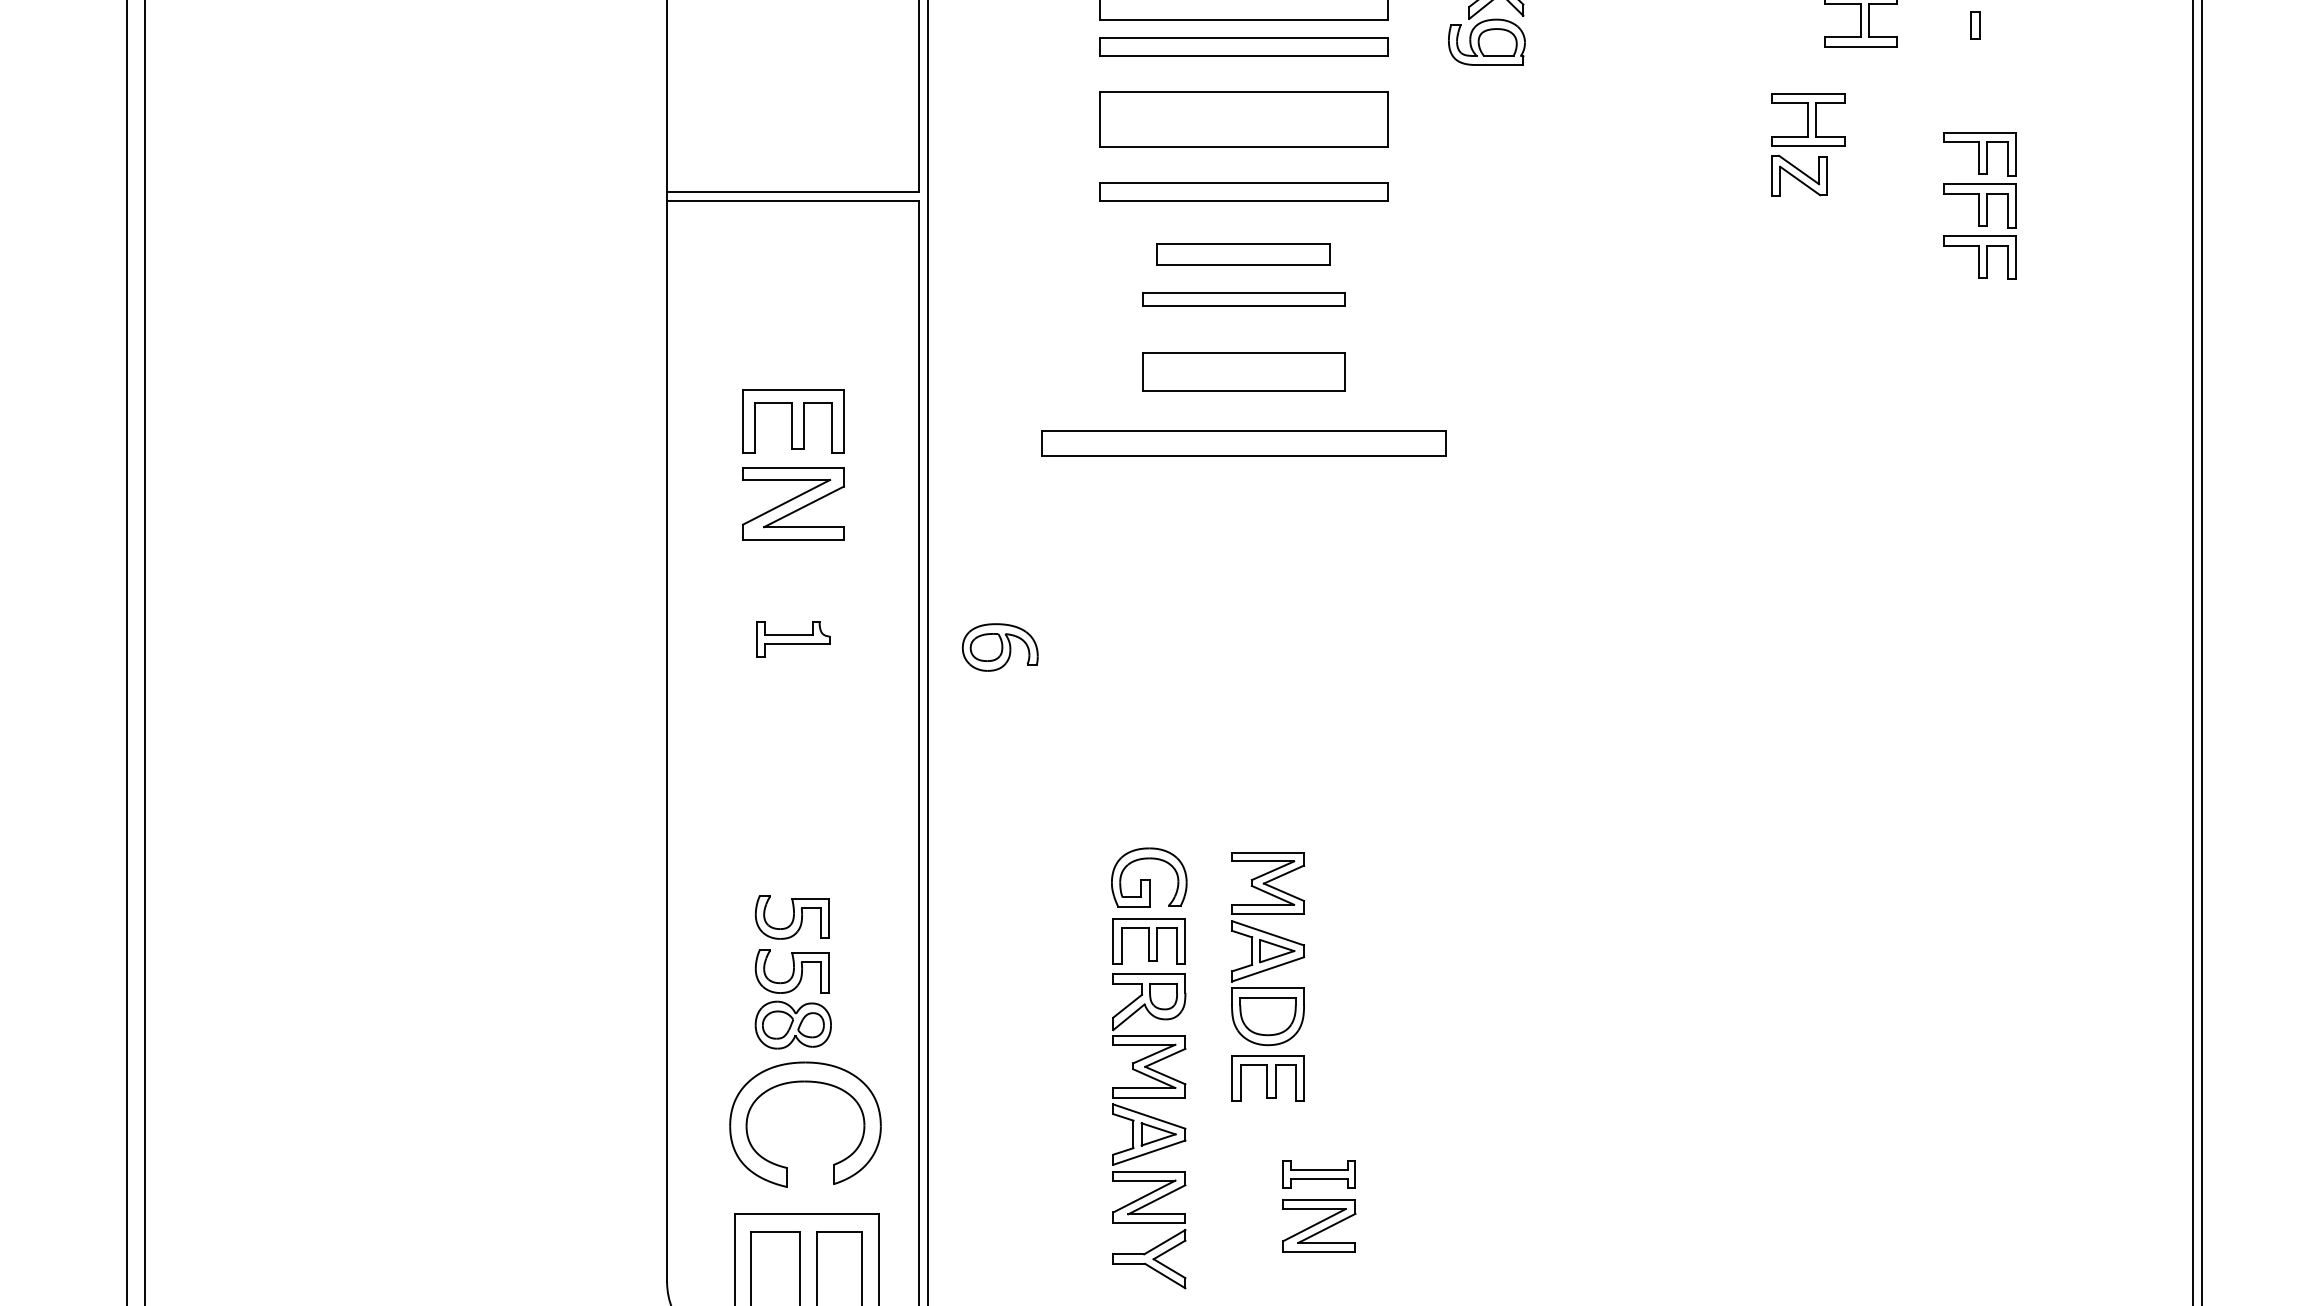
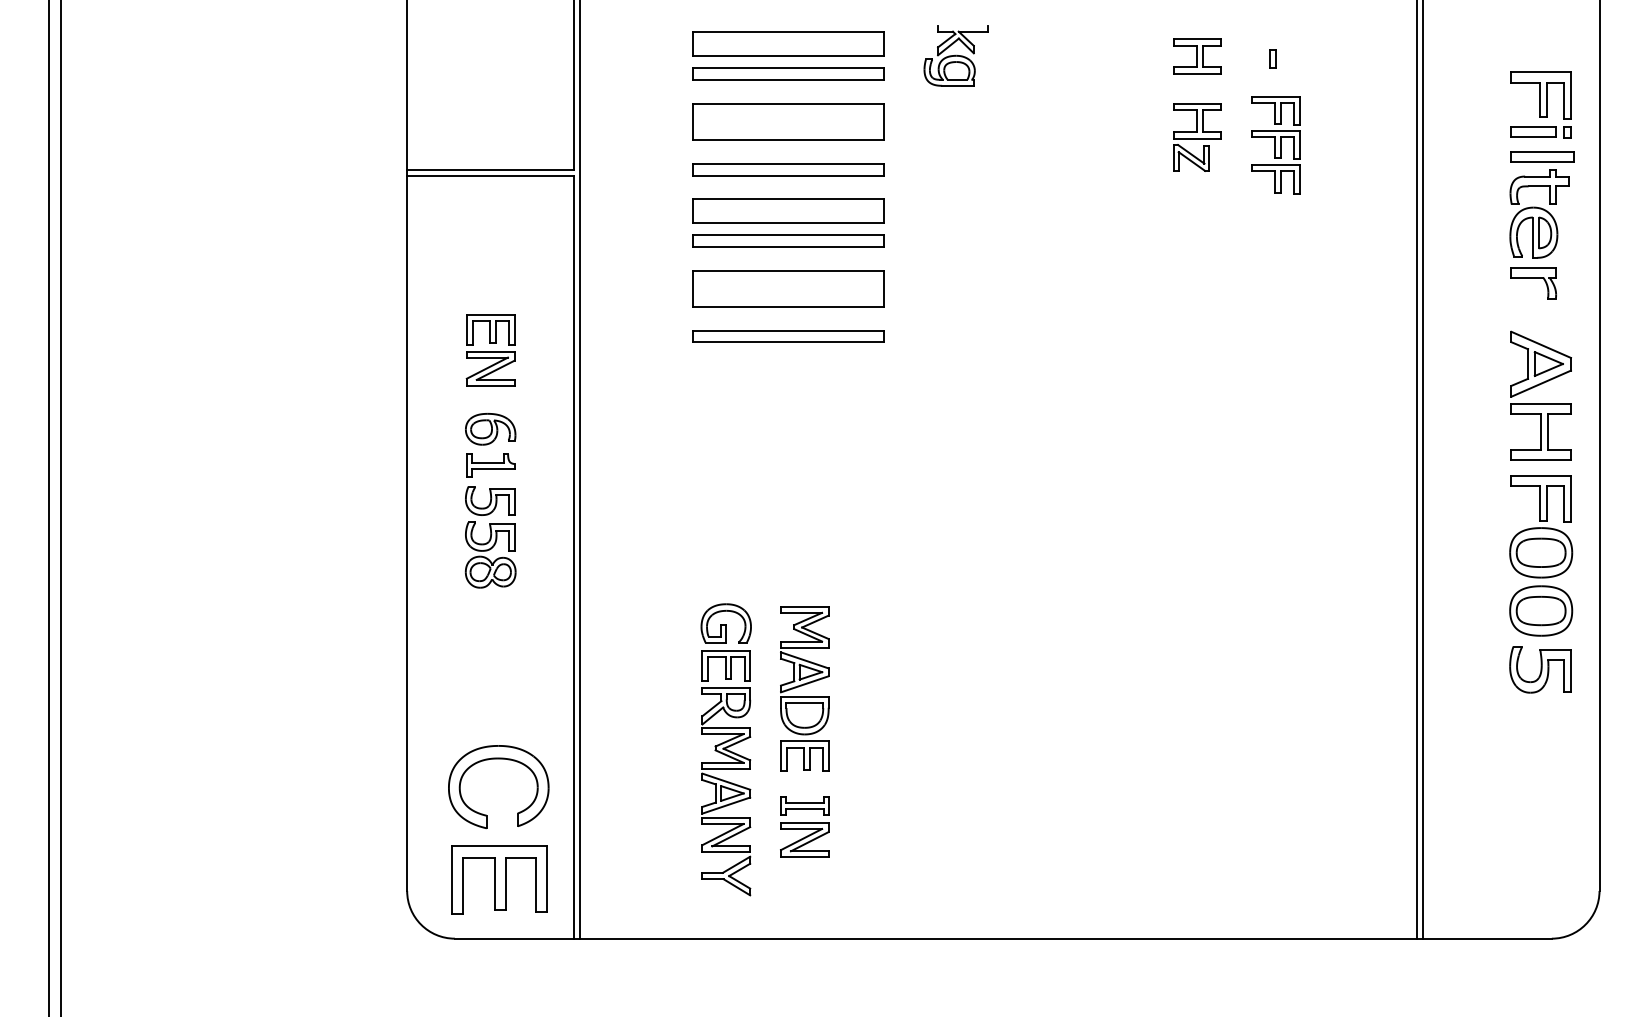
part: (1808, 144) -> (1197, 137), moved
part: (1979, 206) -> (1275, 145), moved
part: (1243, 253) -> (788, 210), size x1.67
part: (1243, 298) -> (788, 240), size x1.43
part: (1243, 371) -> (788, 288), size x1.43
part: (1243, 443) -> (788, 336), size x0.71
part: (793, 464) -> (490, 350), size x0.71
part: (1000, 647) -> (490, 429), moved
part: (793, 972) -> (490, 537), moved
part: (1318, 1205) -> (804, 826), moved

